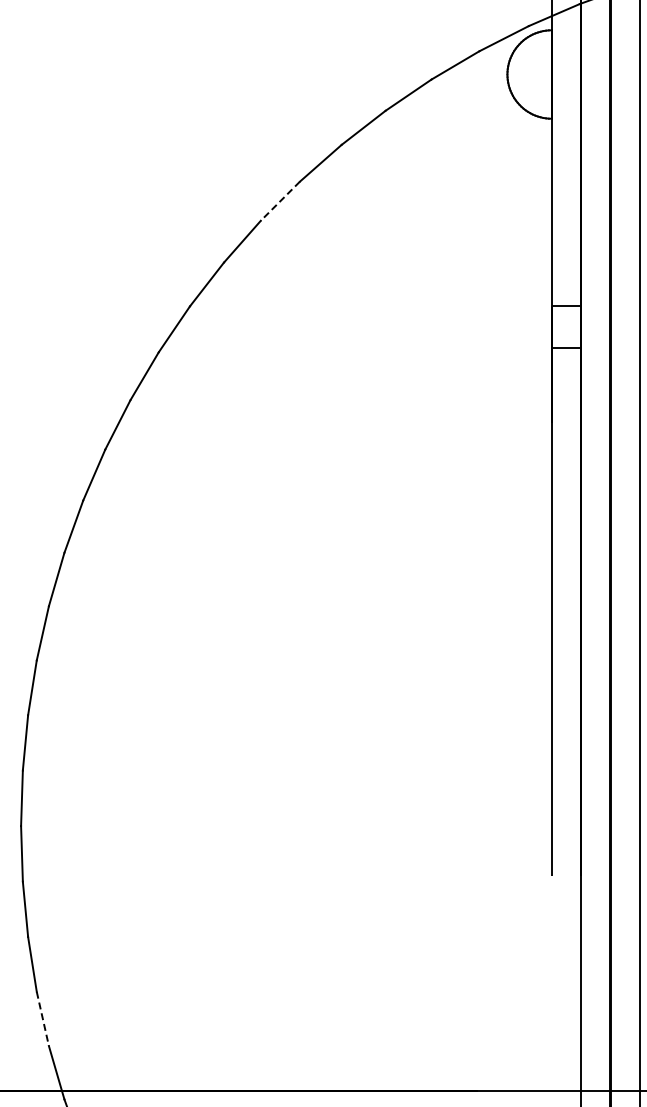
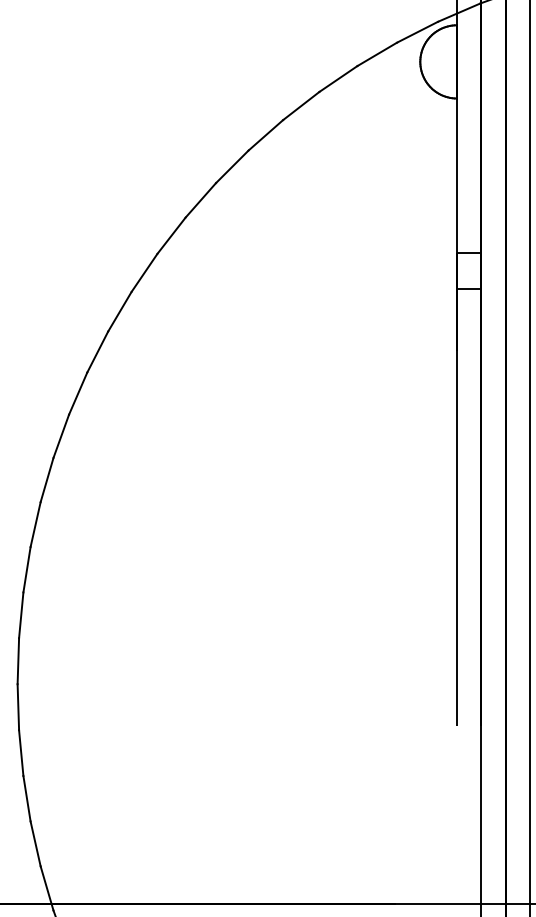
line: (280, 201) -> (232, 167), dashed -> solid
line: (42, 1018) -> (35, 843), dashed -> solid

